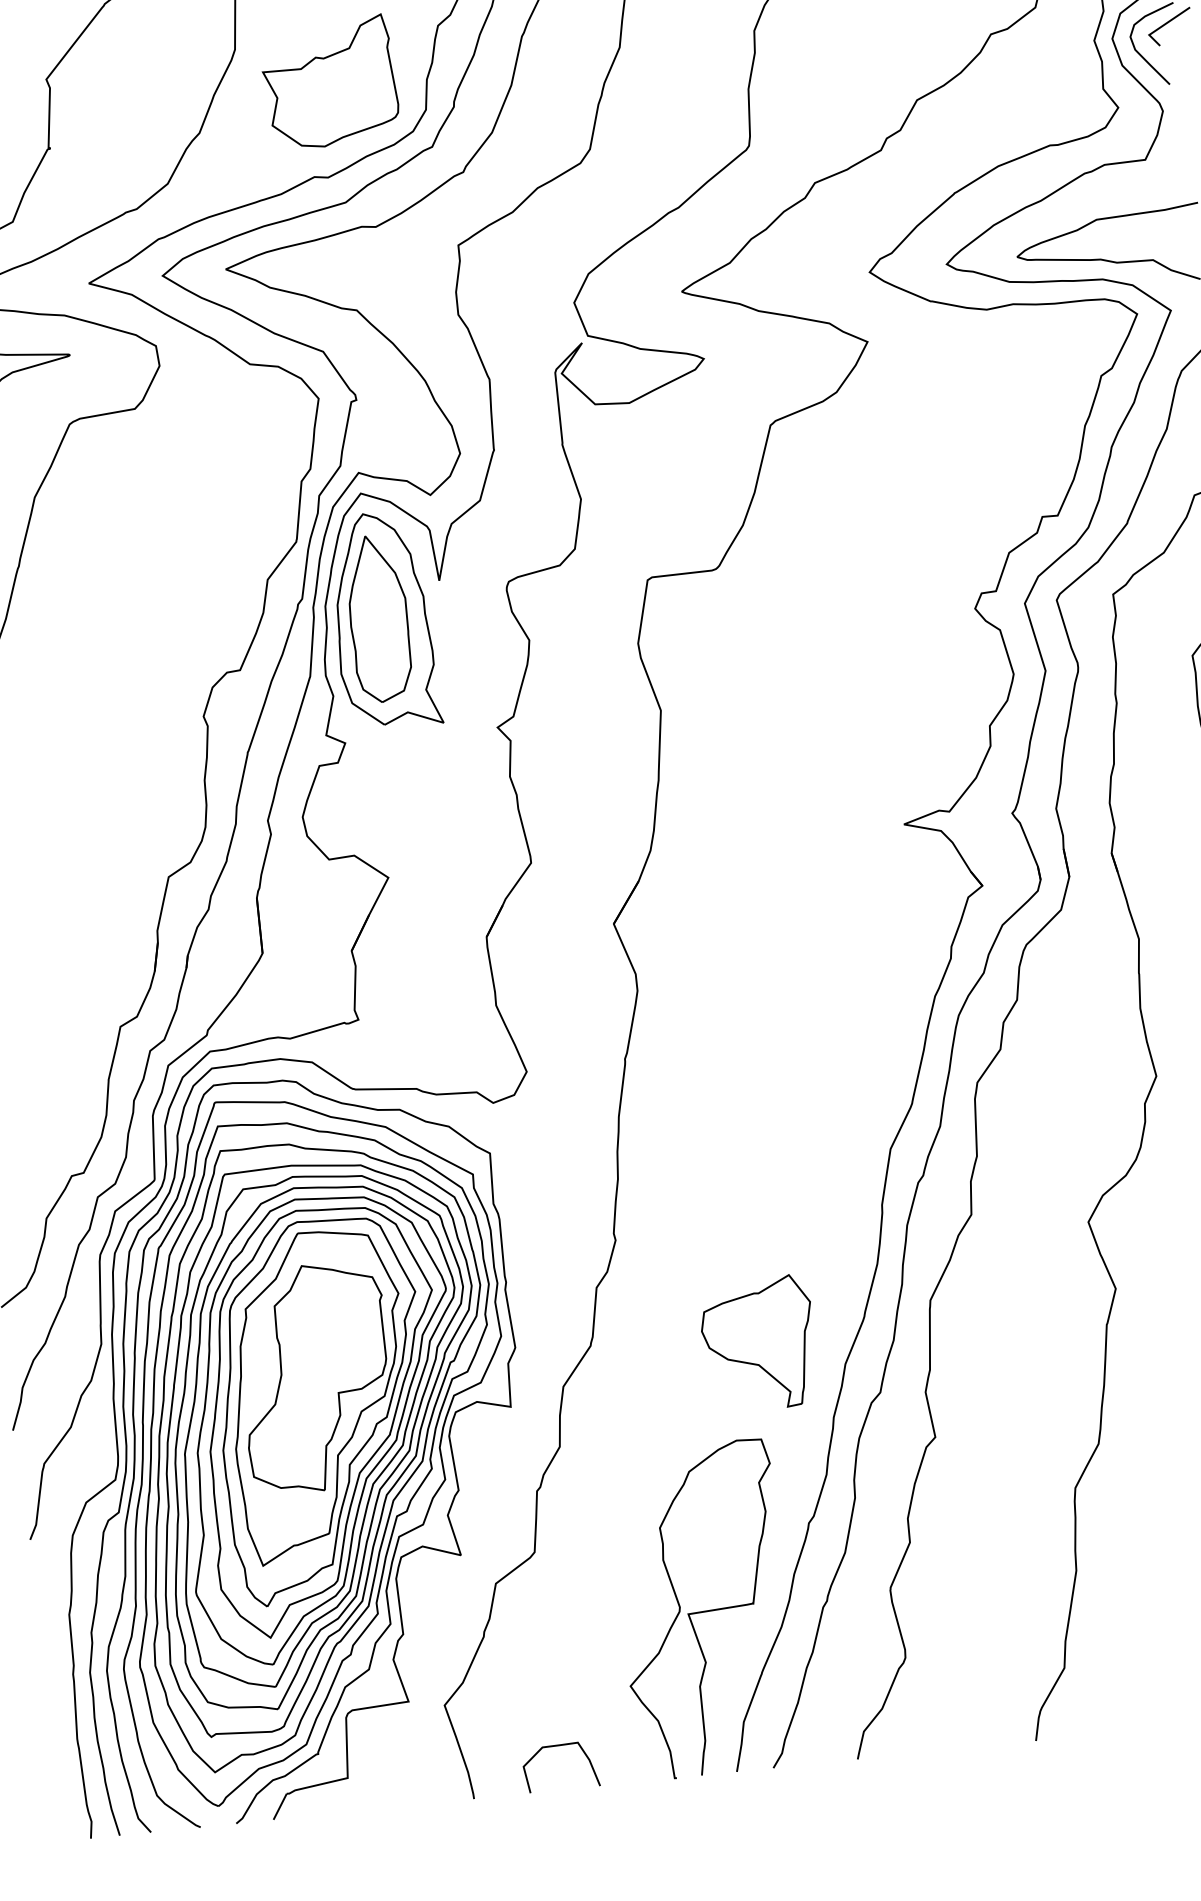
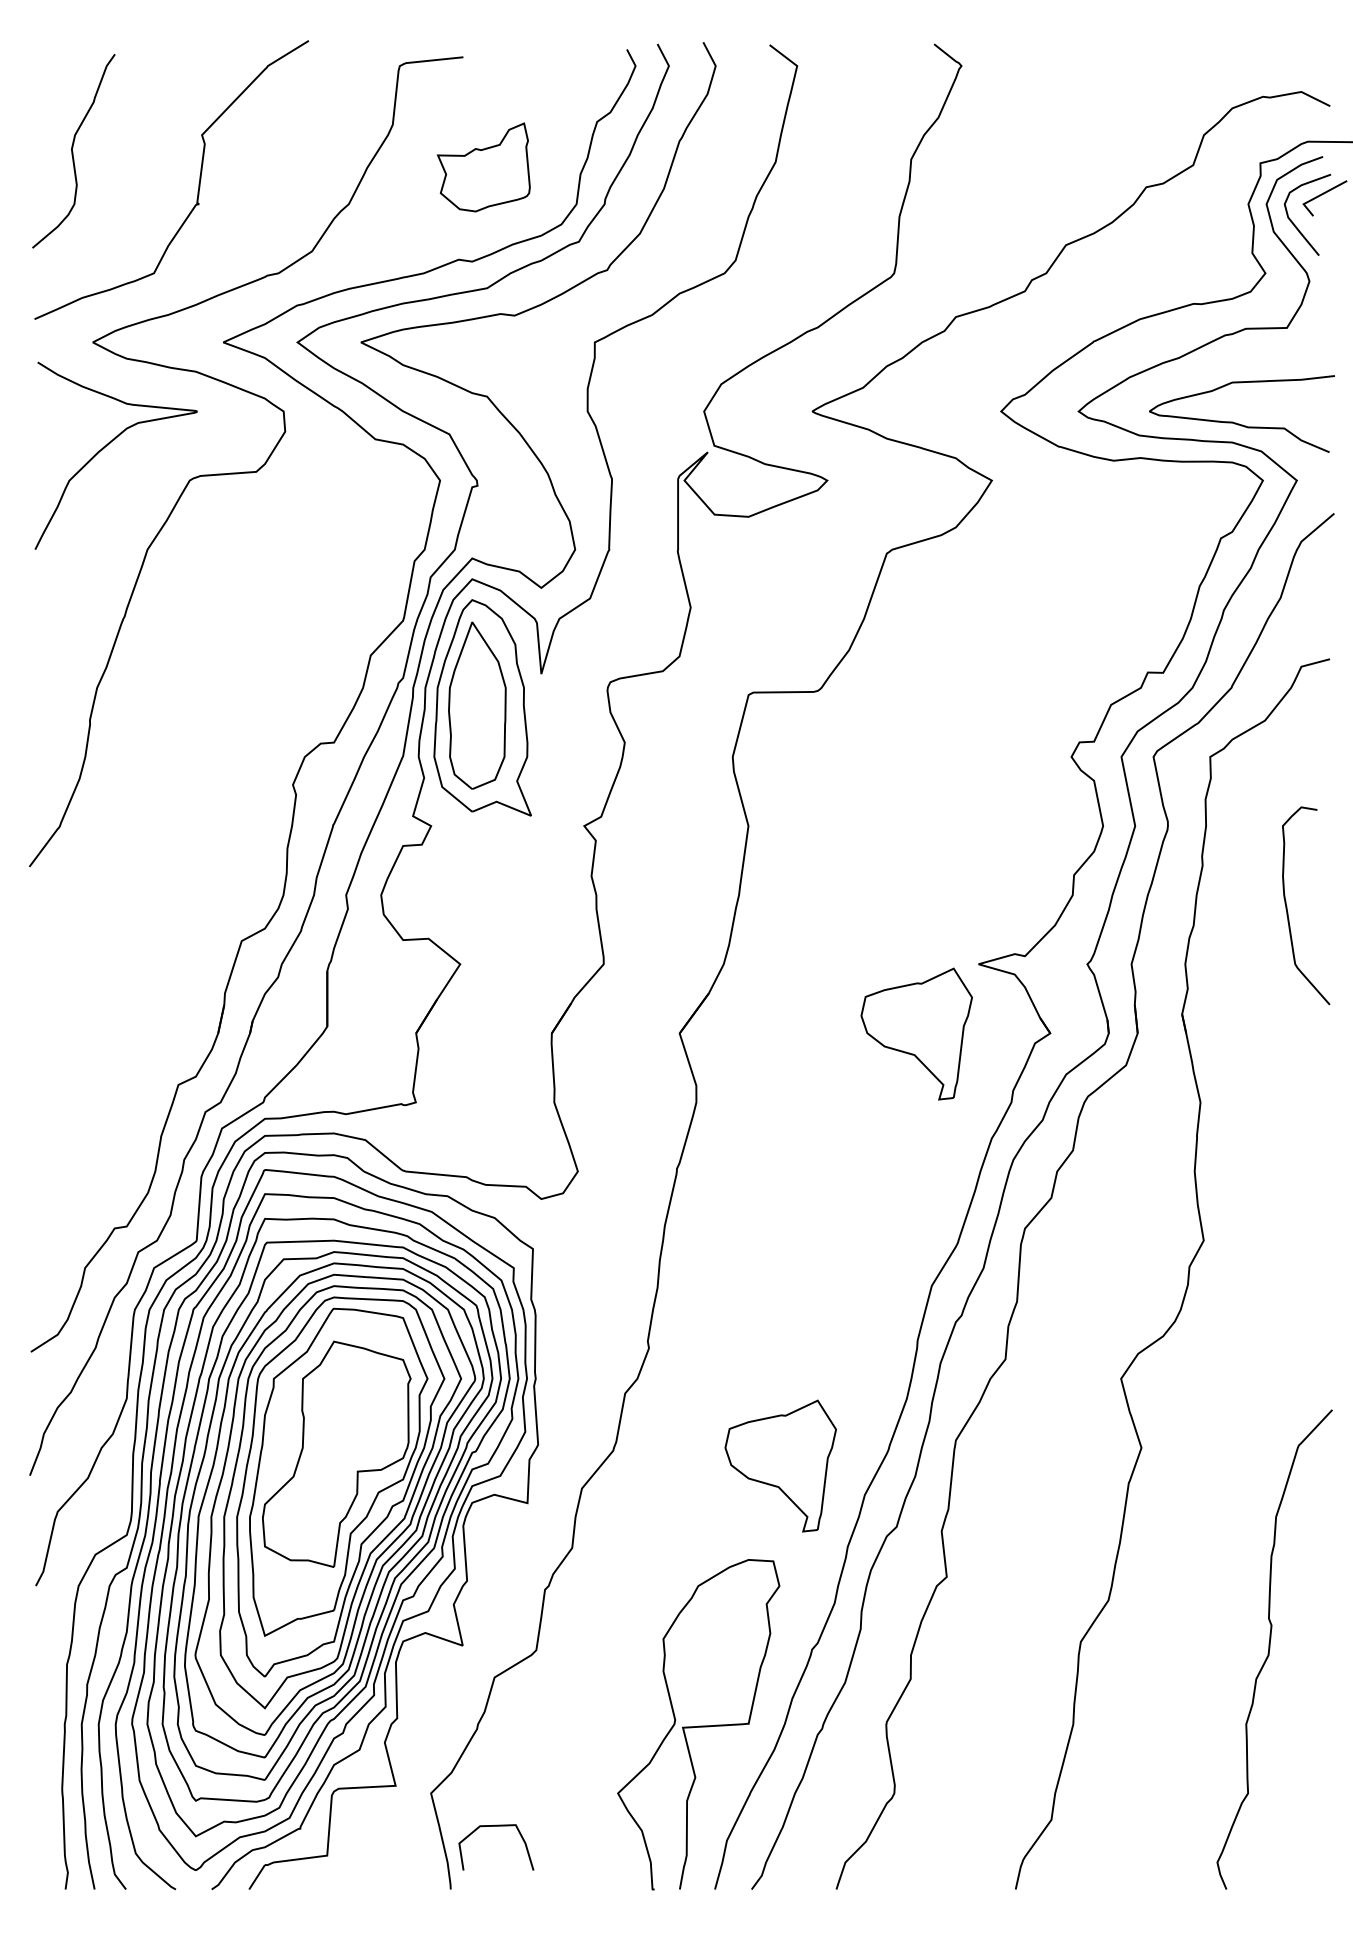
part: (329, 82) -> (483, 167), size x0.7
part: (849, 899) -> (916, 1033), added
curve: (558, 1746) -> (496, 1826), moved

